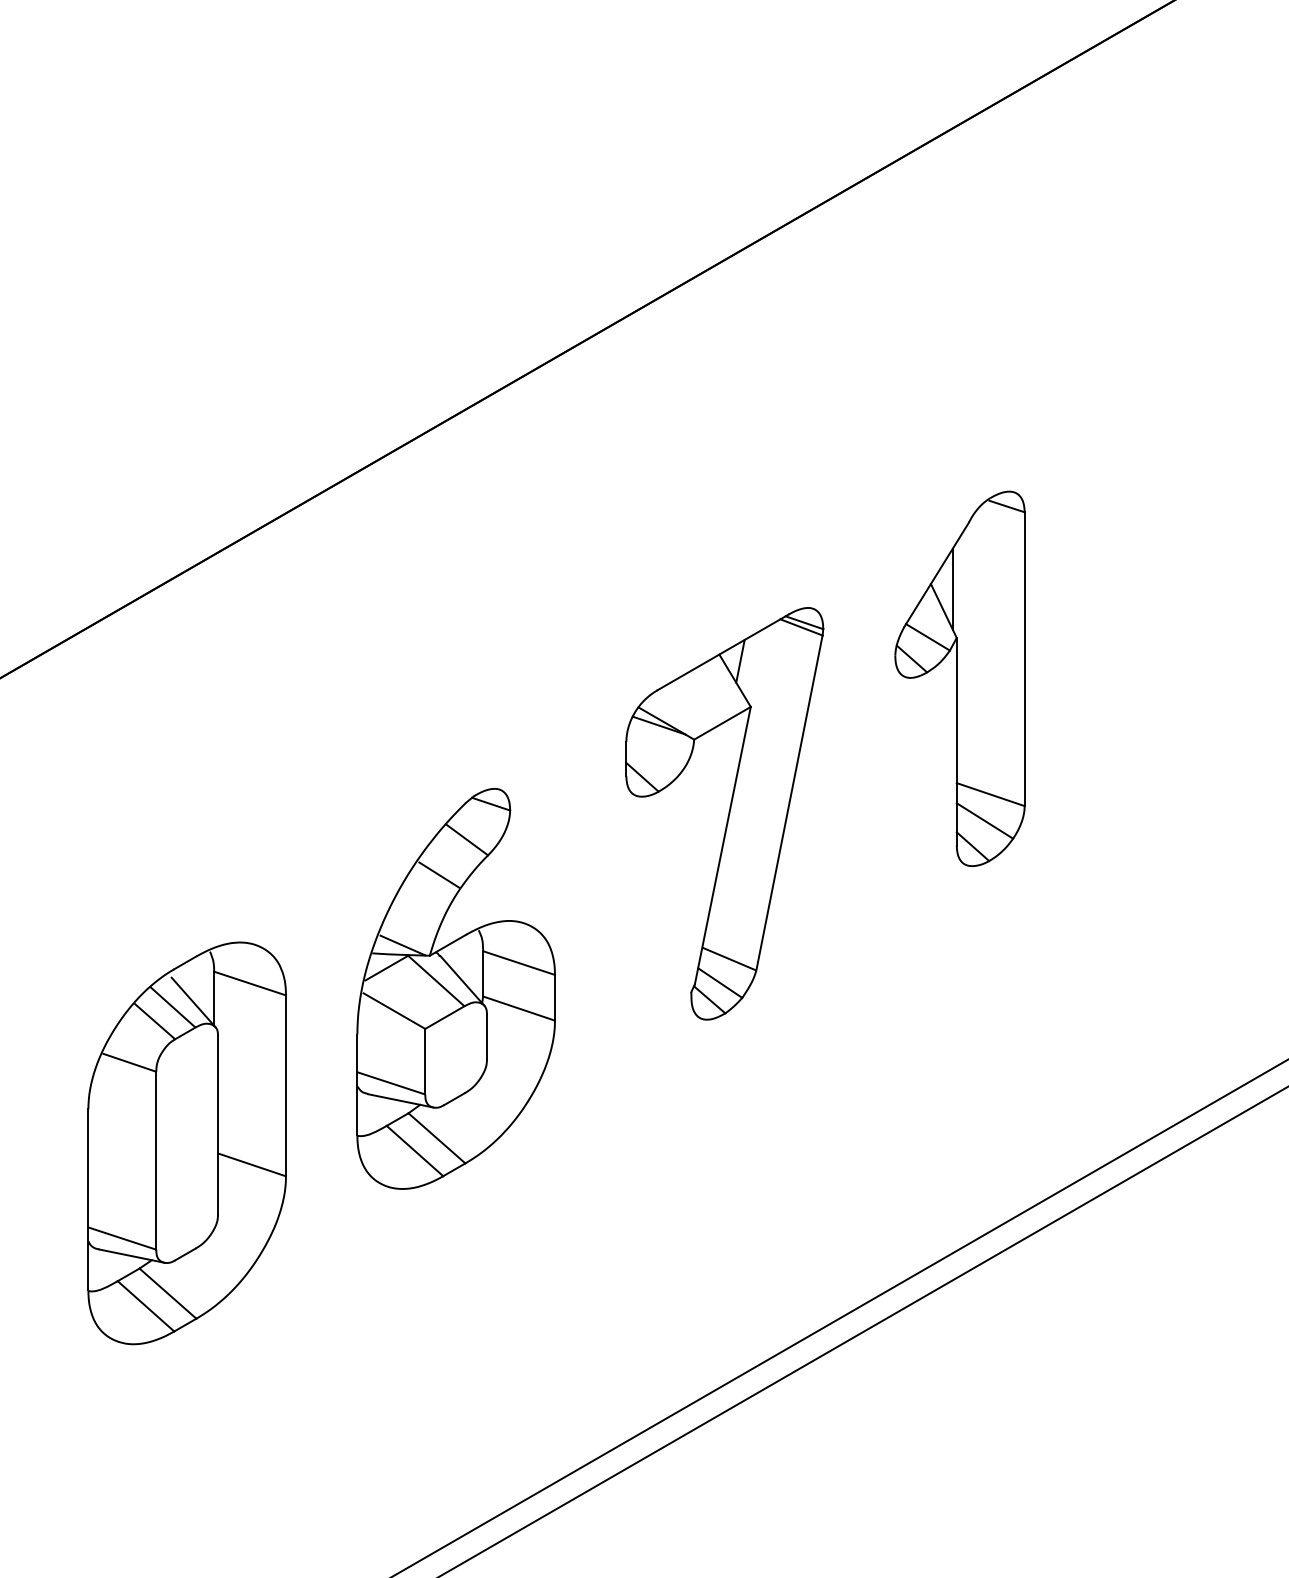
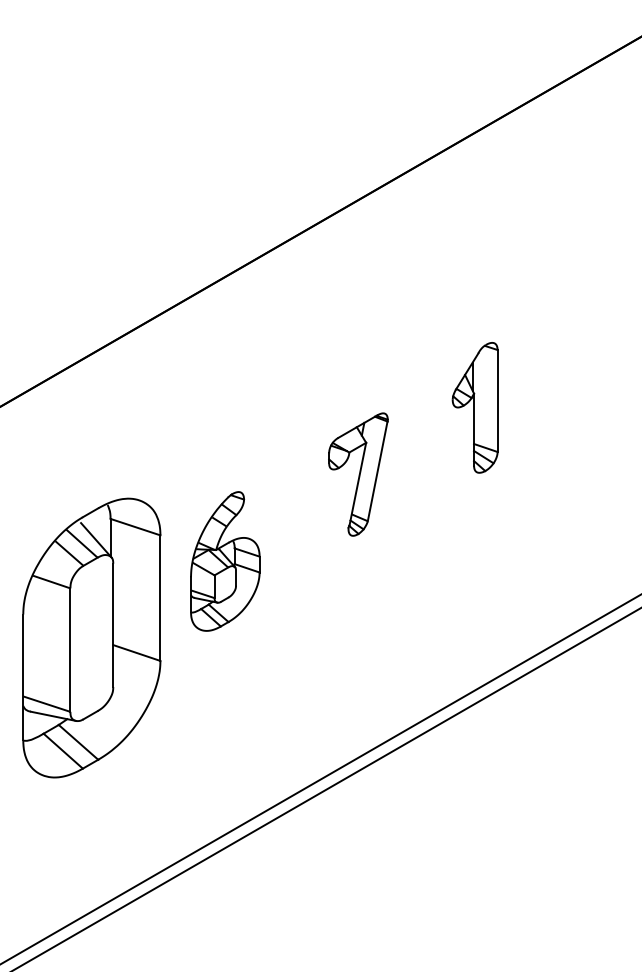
part: (960, 678) -> (475, 407), size x0.7
part: (724, 813) -> (358, 474), size x0.6
part: (456, 988) -> (225, 561), size x0.7
part: (186, 1142) -> (91, 637), size x1.4

